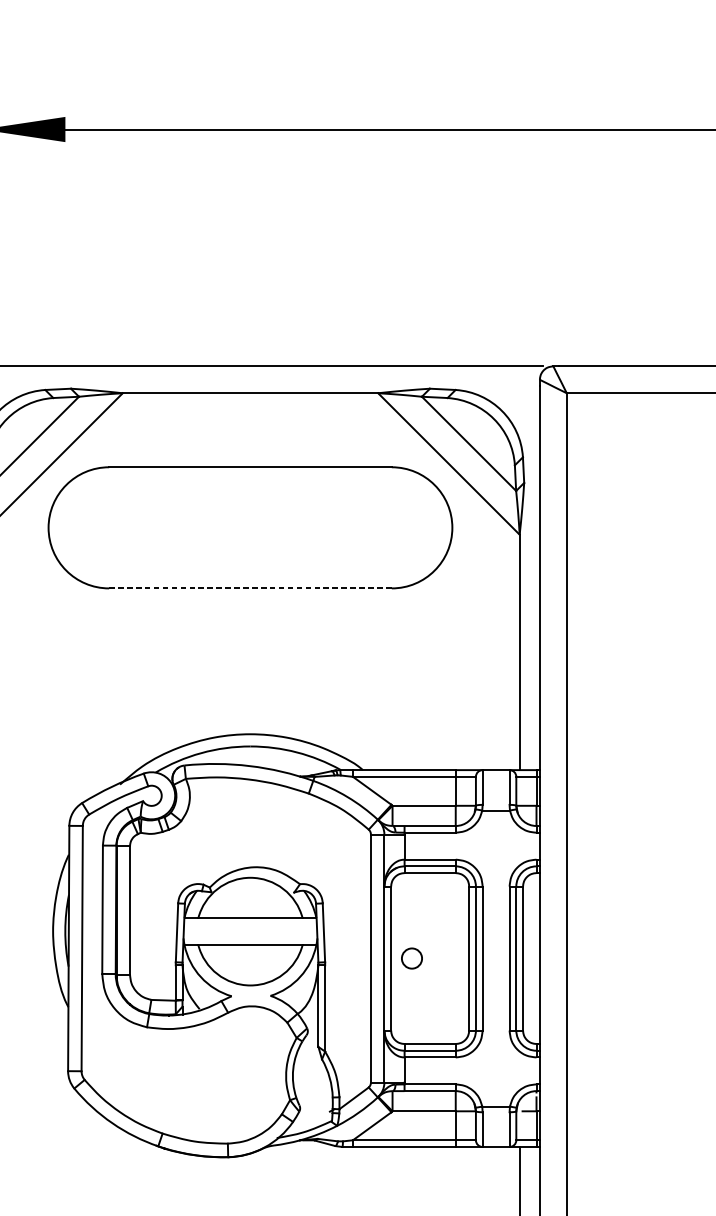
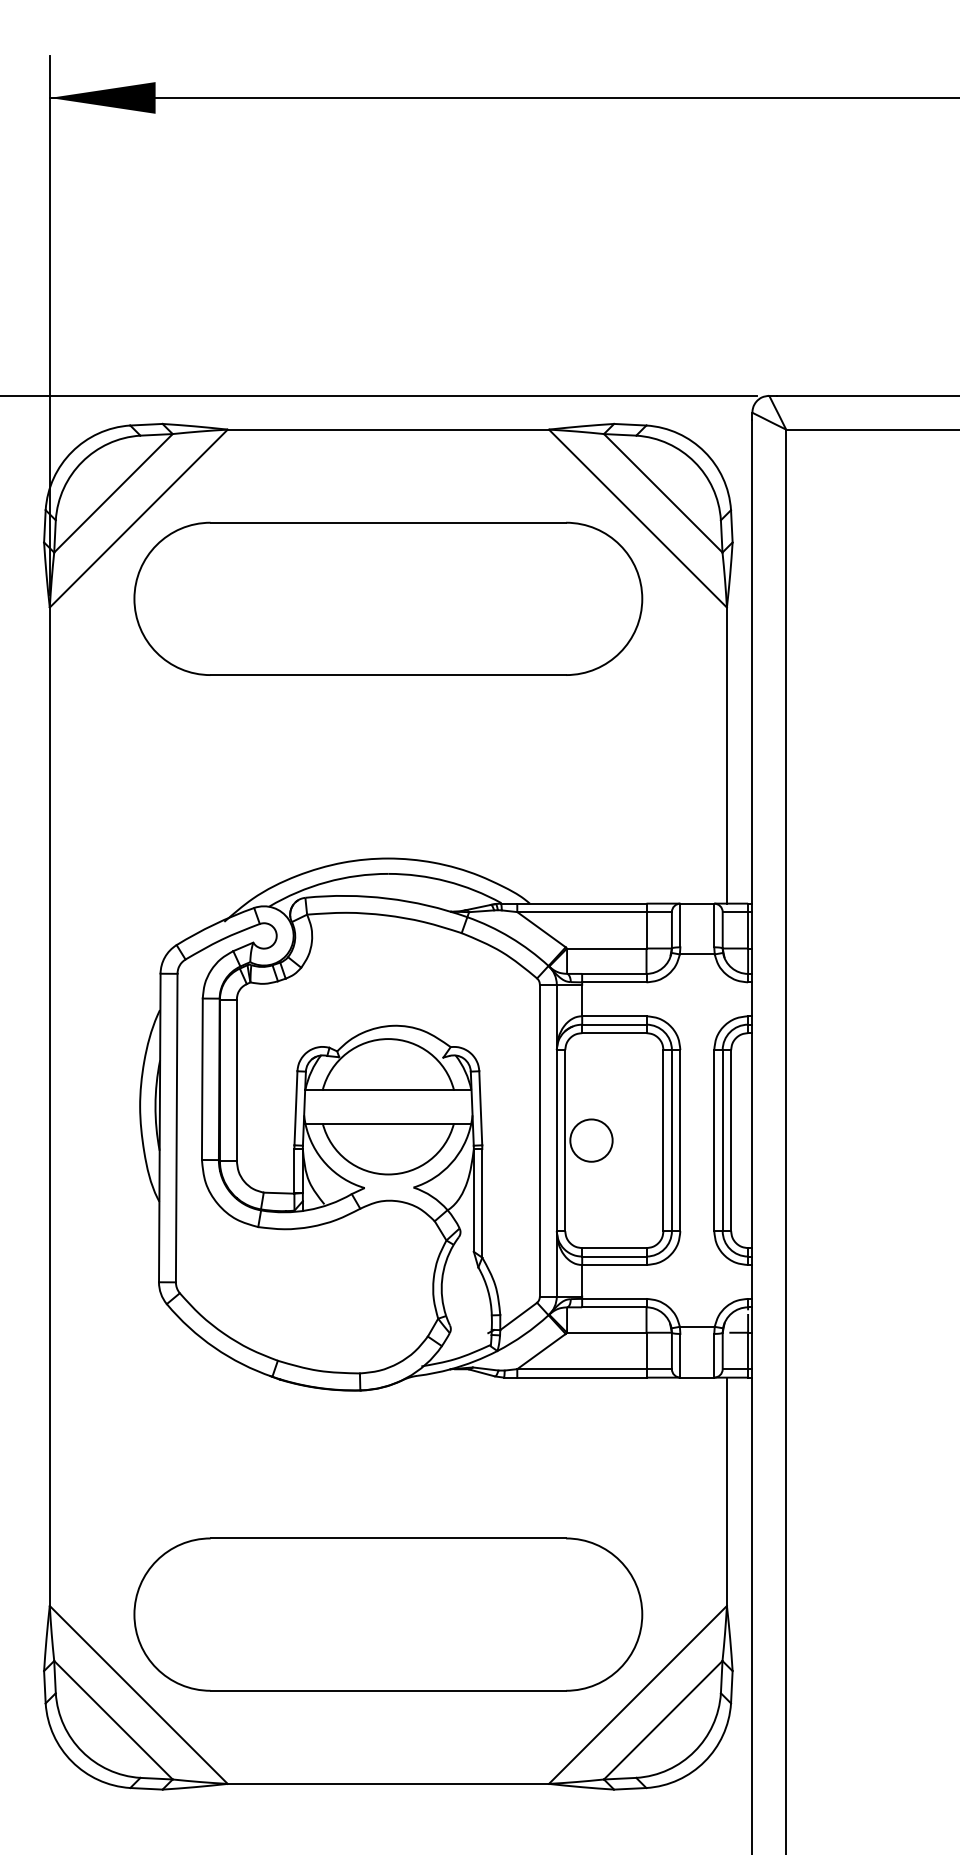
line: (250, 588) -> (388, 675), dashed -> solid
circle: (411, 958) -> (591, 1140), size x1.67

